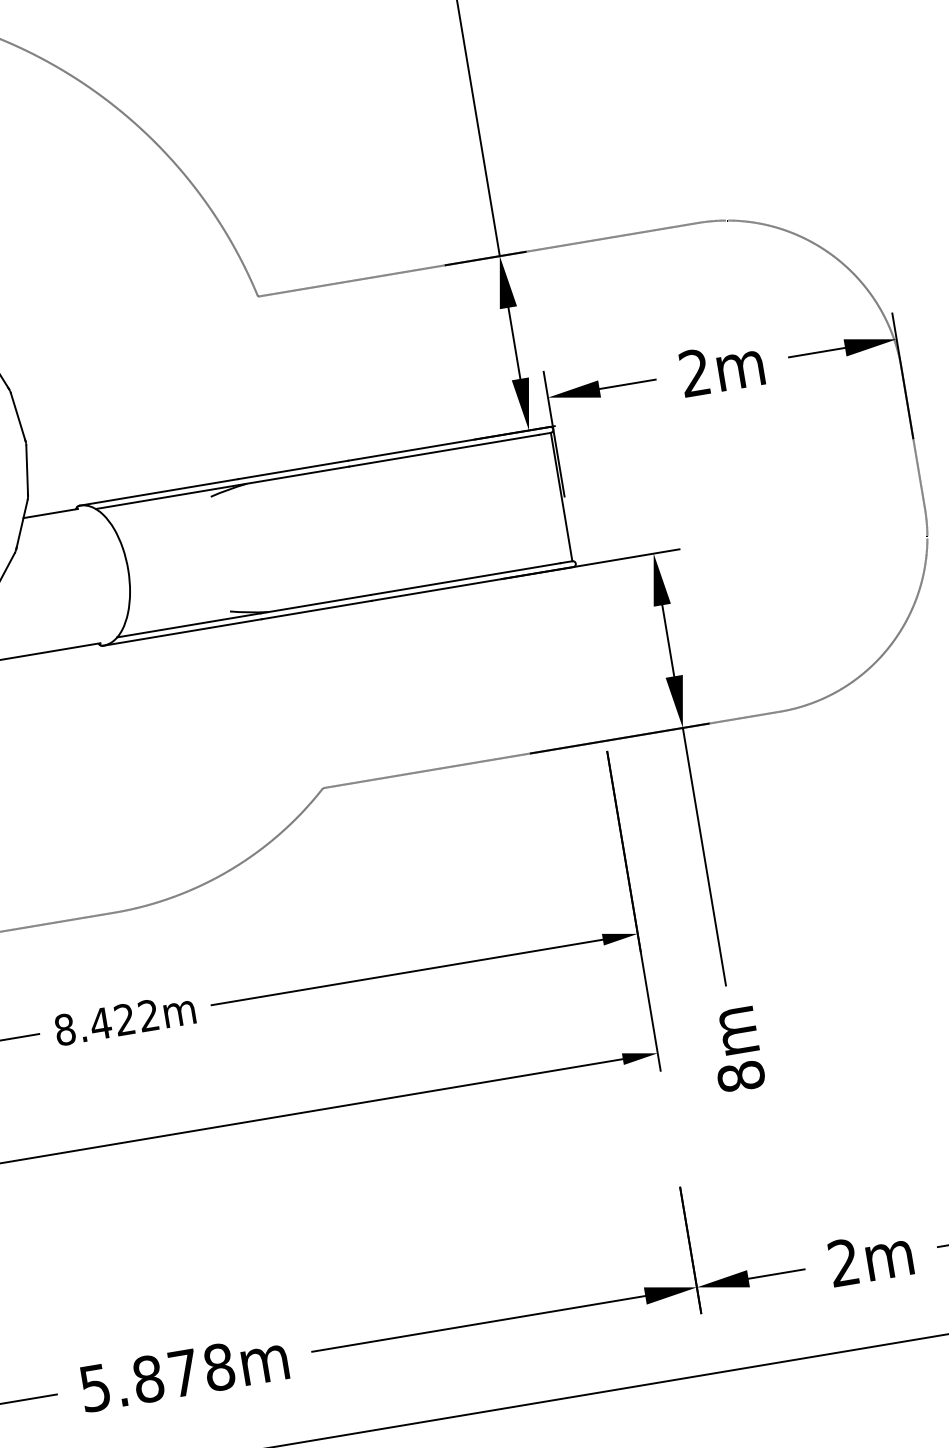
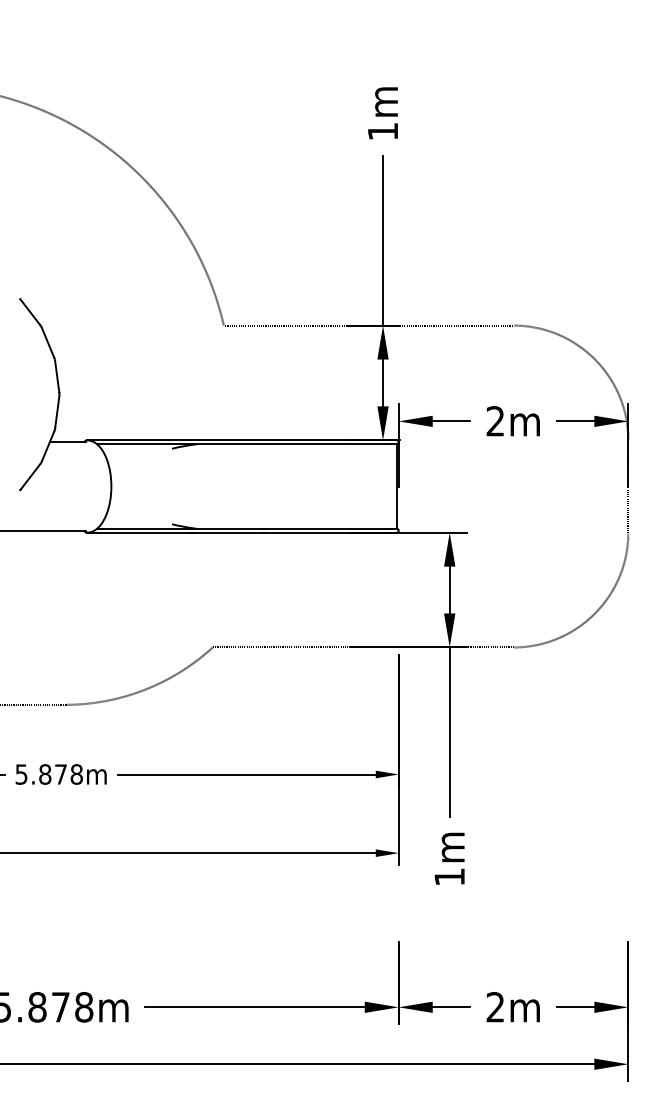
text: (105, 1022) -> (48, 774), 8.422m -> 5.878m
text: (740, 1077) -> (449, 877), 8m -> 1m

